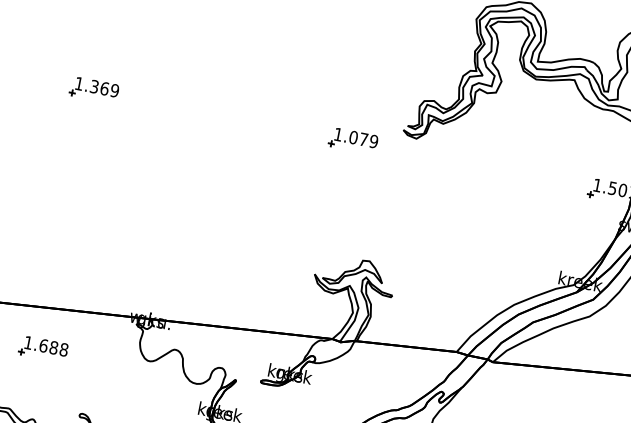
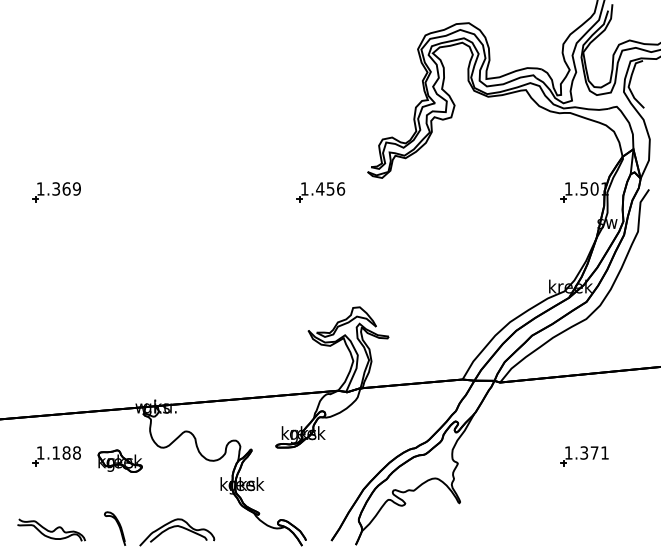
text: (363, 139) -> (330, 188), 1.079 -> 1.456
text: (44, 345) -> (56, 452), 1.688 -> 1.188
part: (104, 365) -> (119, 460), added

